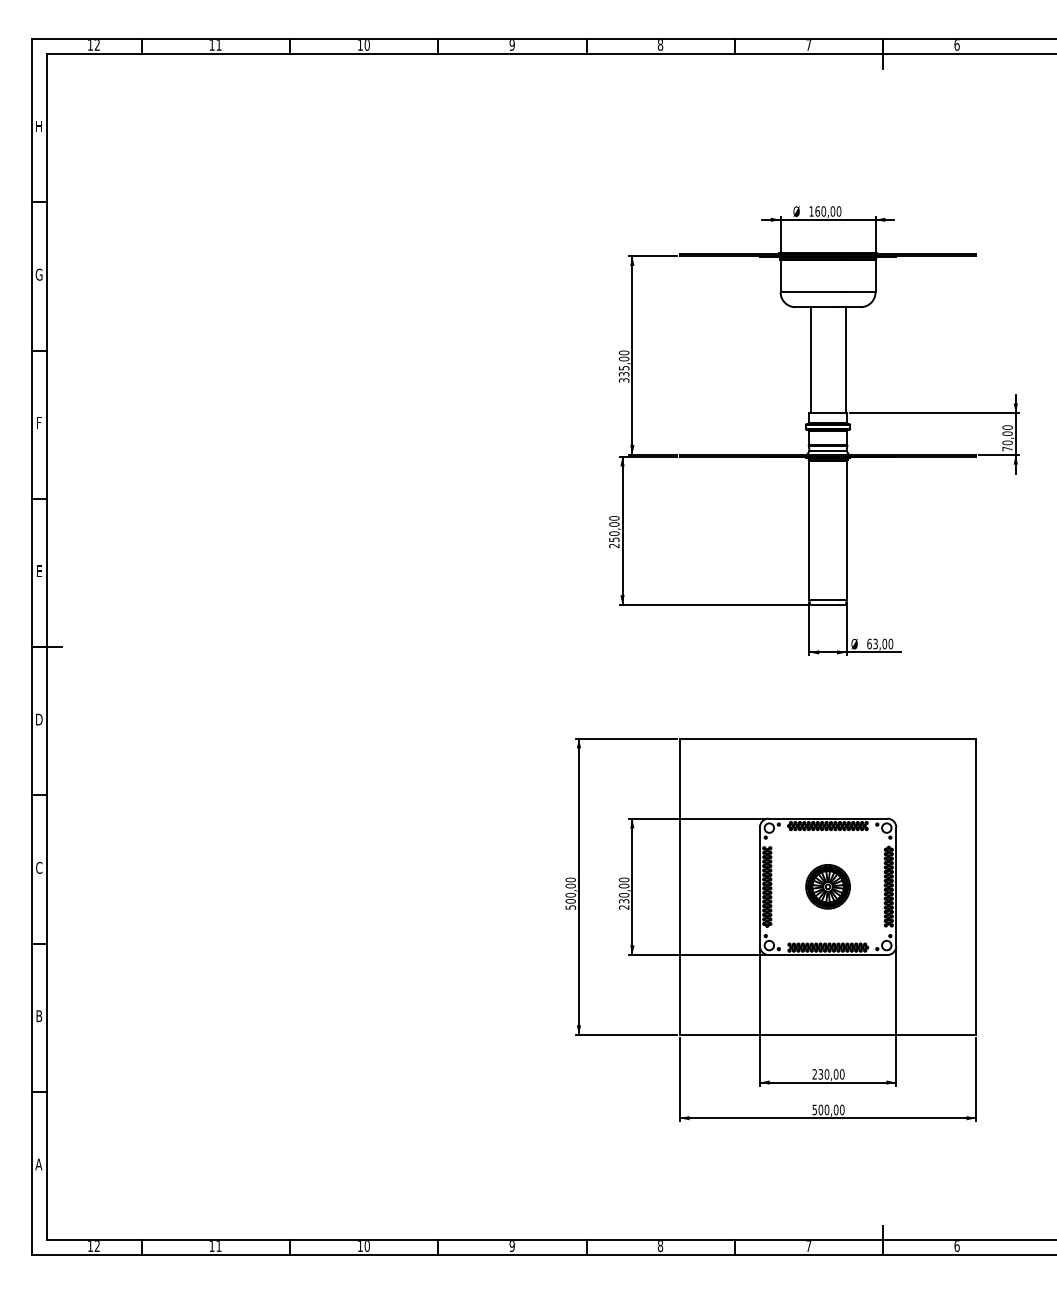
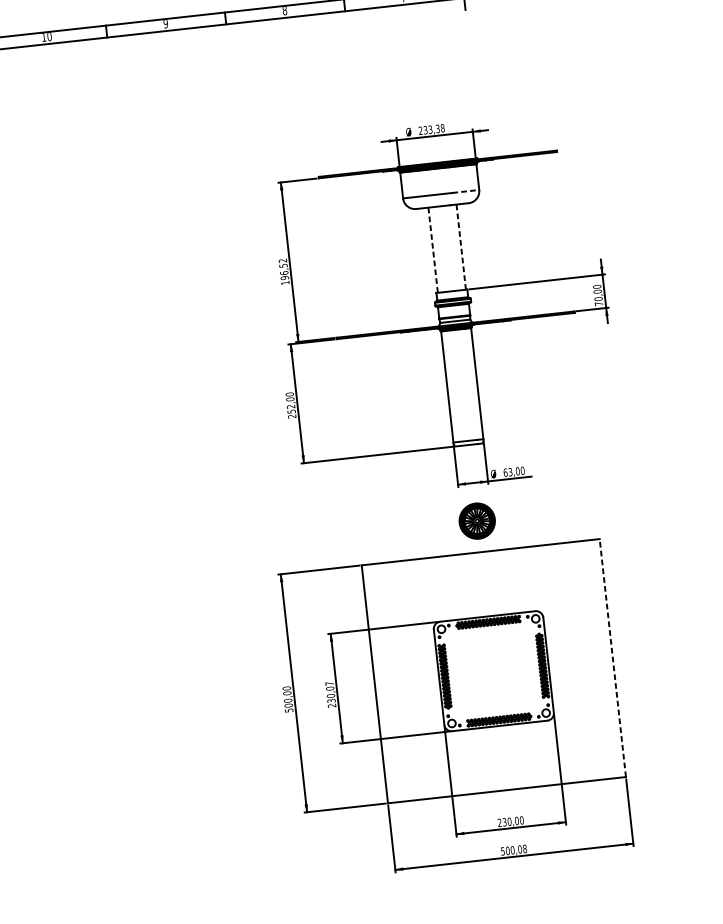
text: (825, 211) -> (431, 129), 160,00 -> 233,38
line: (858, 292) -> (465, 191), solid -> dashed
line: (845, 359) -> (461, 246), solid -> dashed
line: (810, 360) -> (433, 250), solid -> dashed
text: (623, 366) -> (283, 271), 335,00 -> 196,52
text: (614, 533) -> (291, 406), 250,00 -> 252,00
text: (624, 879) -> (329, 683), 230,00 -> 230,07
part: (827, 886) -> (476, 520), moved
line: (976, 886) -> (612, 657), solid -> dashed
text: (842, 1109) -> (525, 848), 500,00 -> 500,08

